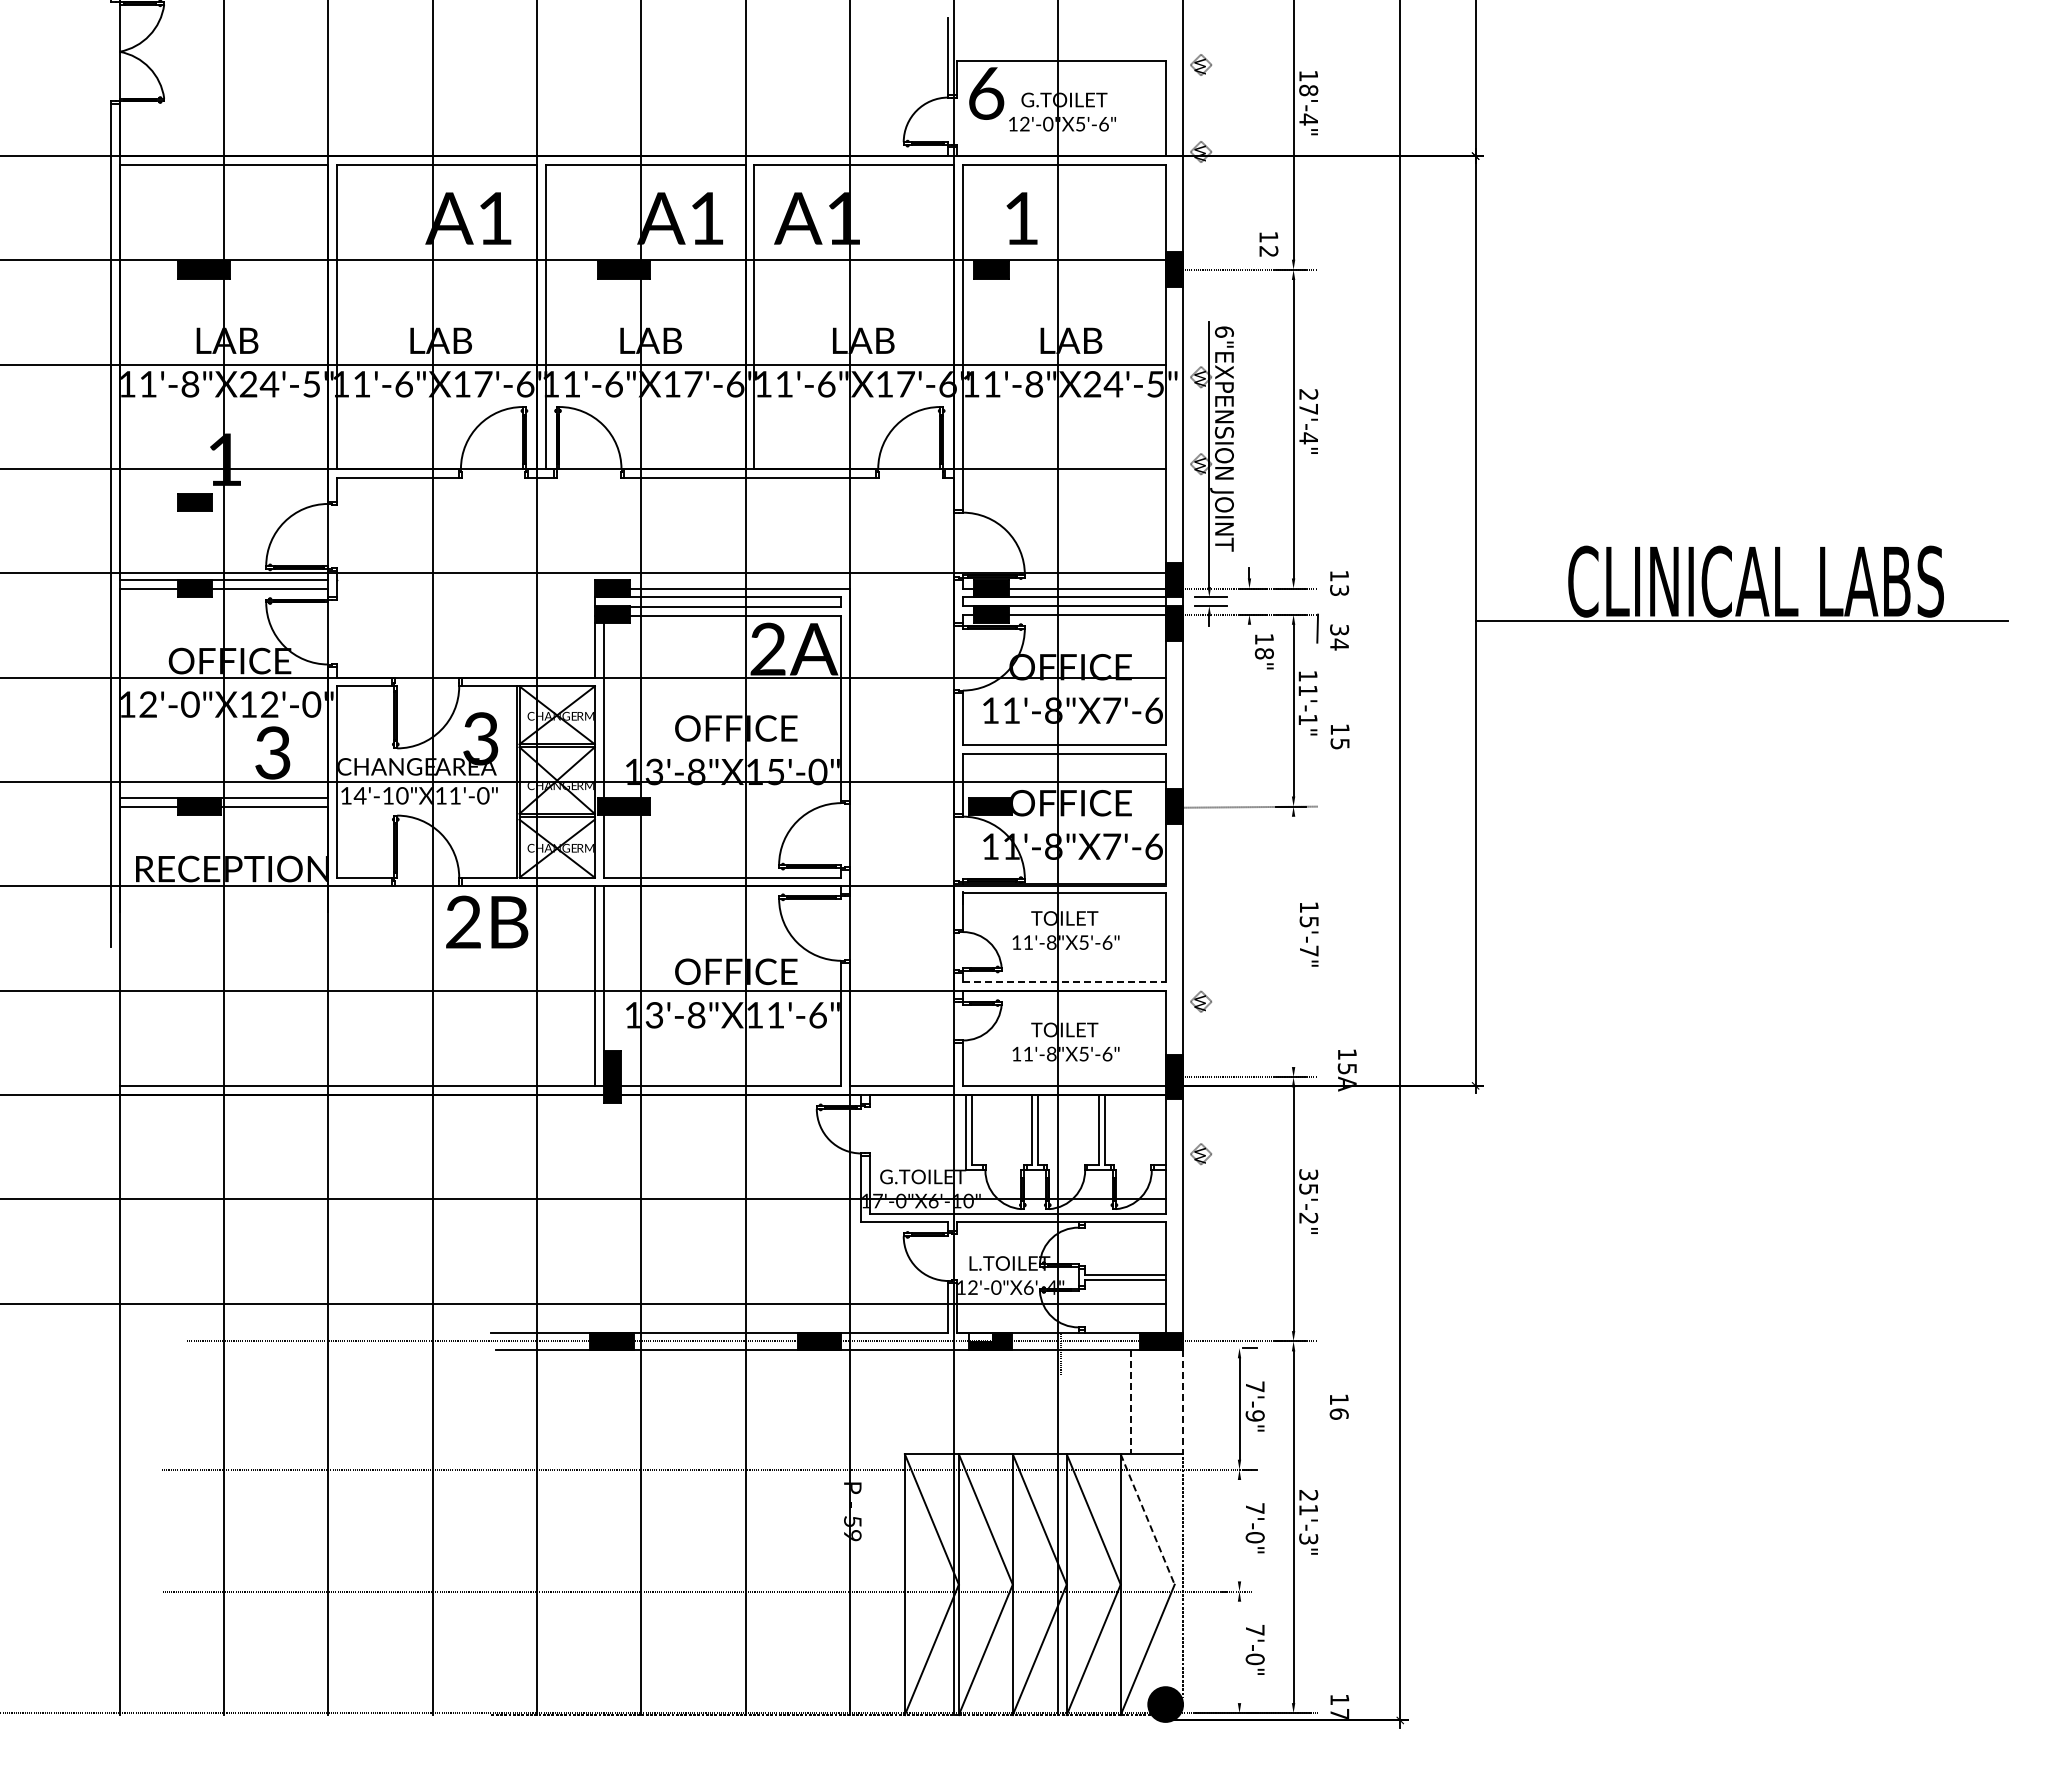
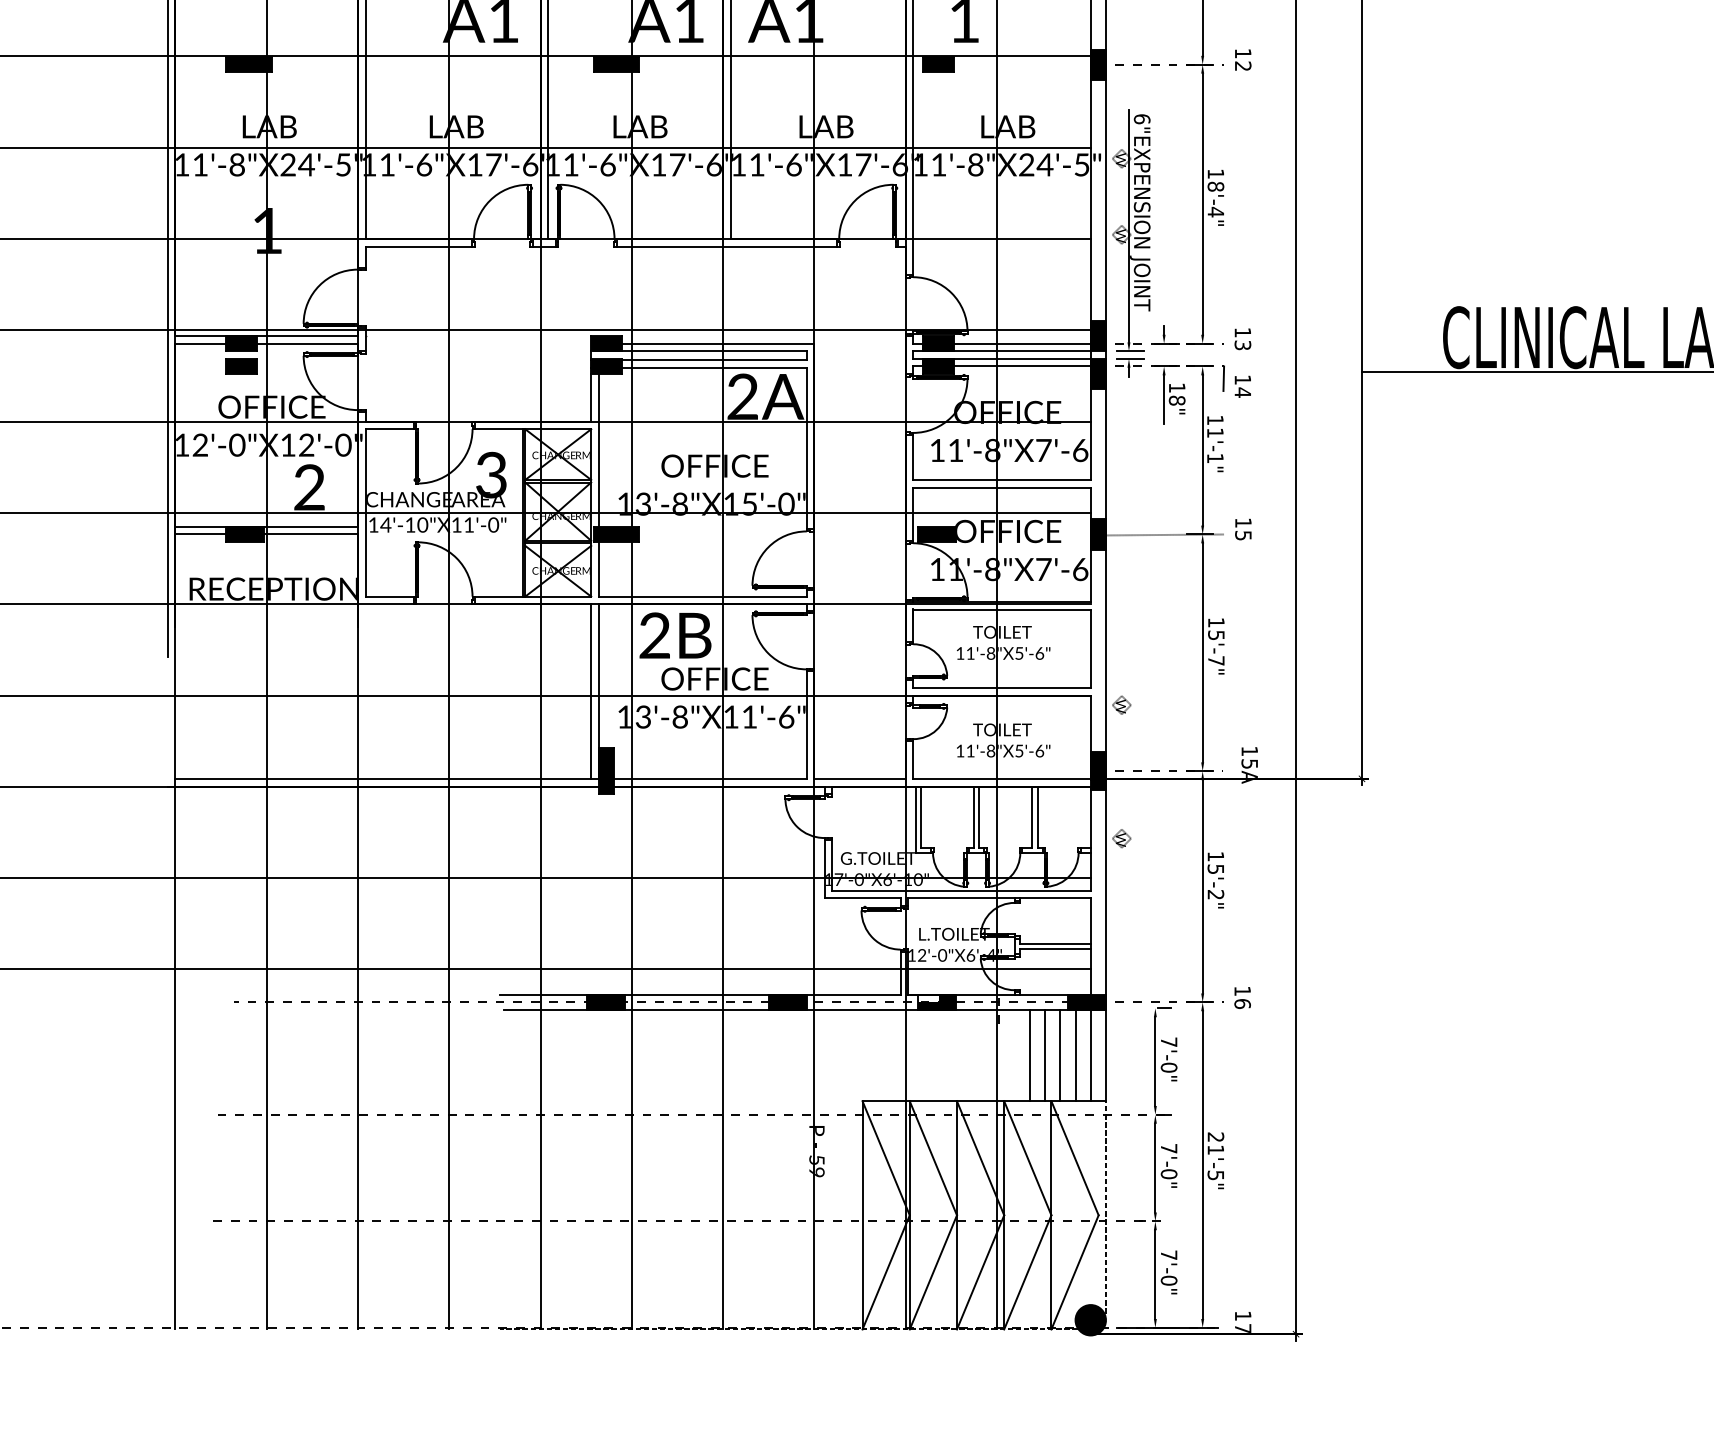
text: (1268, 244) -> (1242, 60), moved
text: (1308, 401) -> (1215, 179), 27'-4" -> 18'-4"
part: (194, 502) -> (240, 366), moved
text: (1339, 629) -> (1242, 379), 34 -> 14
line: (1249, 651) -> (1164, 398), added
text: (1339, 736) -> (1242, 529), moved
text: (272, 753) -> (309, 487), 3 -> 2
text: (487, 921) -> (675, 635), moved
line: (1293, 941) -> (1202, 652), added
line: (1064, 981) -> (1002, 687), dashed -> solid
text: (1308, 1174) -> (1215, 856), 35'-2" -> 15'-2"
line: (1096, 1401) -> (1030, 1055), added
line: (1113, 1401) -> (1045, 1055), added
line: (1148, 1401) -> (1075, 1055), added
line: (1165, 1401) -> (1090, 1055), added
line: (1130, 1402) -> (1059, 1055), dashed -> solid
line: (1183, 1402) -> (1106, 1055), dashed -> solid
text: (1338, 1406) -> (1242, 997), moved
text: (1254, 1415) -> (1168, 1067), 7'-9" -> 7'-0"
line: (1147, 1519) -> (1074, 1158), dashed -> solid
line: (1239, 1530) -> (1155, 1167), added
text: (1308, 1539) -> (1215, 1175), 21'-3" -> 21'-5"
line: (1239, 1652) -> (1155, 1274), added

